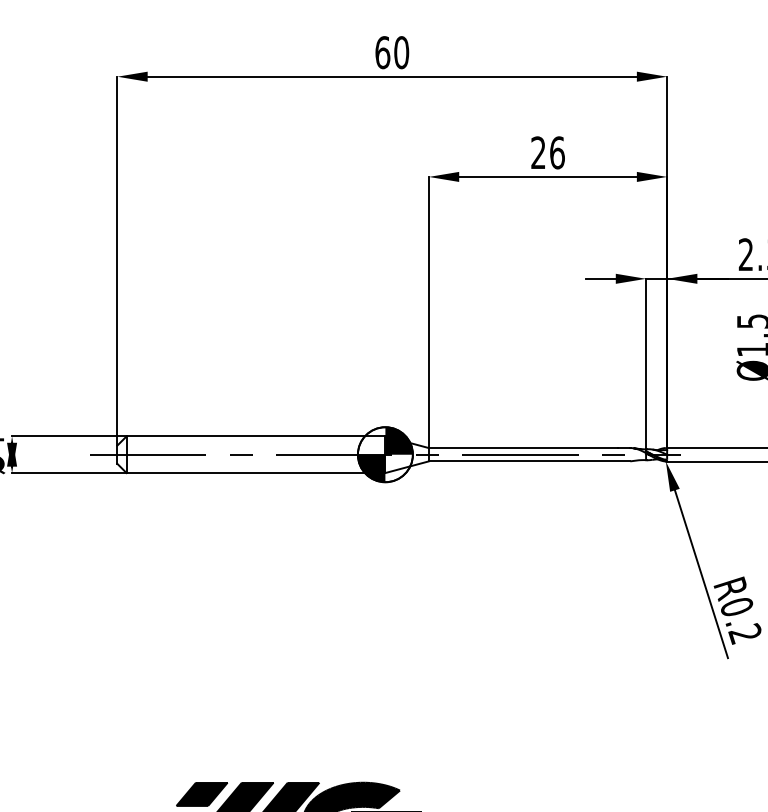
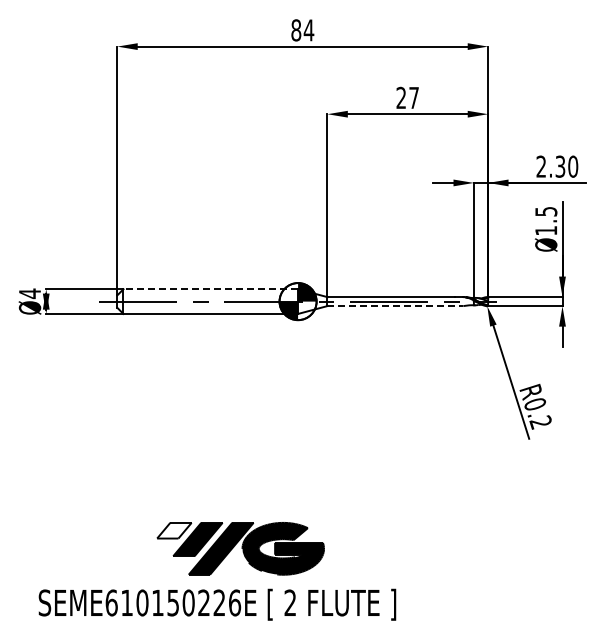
text: (391, 52) -> (302, 30), 60 -> 84
text: (557, 152) -> (414, 97), 26 -> 27
line: (255, 436) -> (210, 289), solid -> dashed
line: (529, 461) -> (395, 306), solid -> dashed
fill: (202, 794) -> (174, 530), removed

